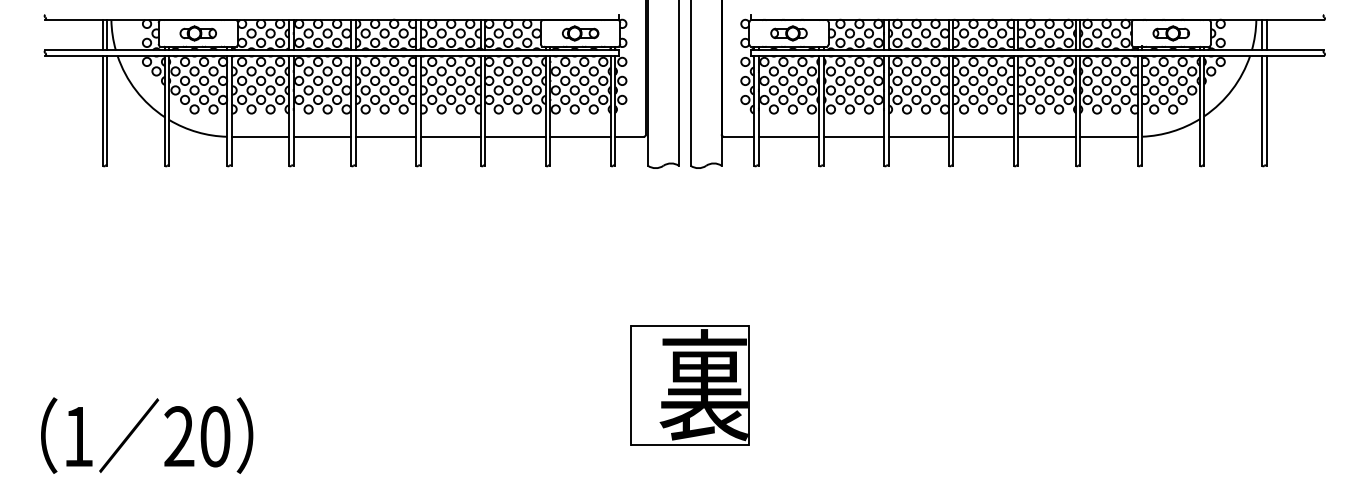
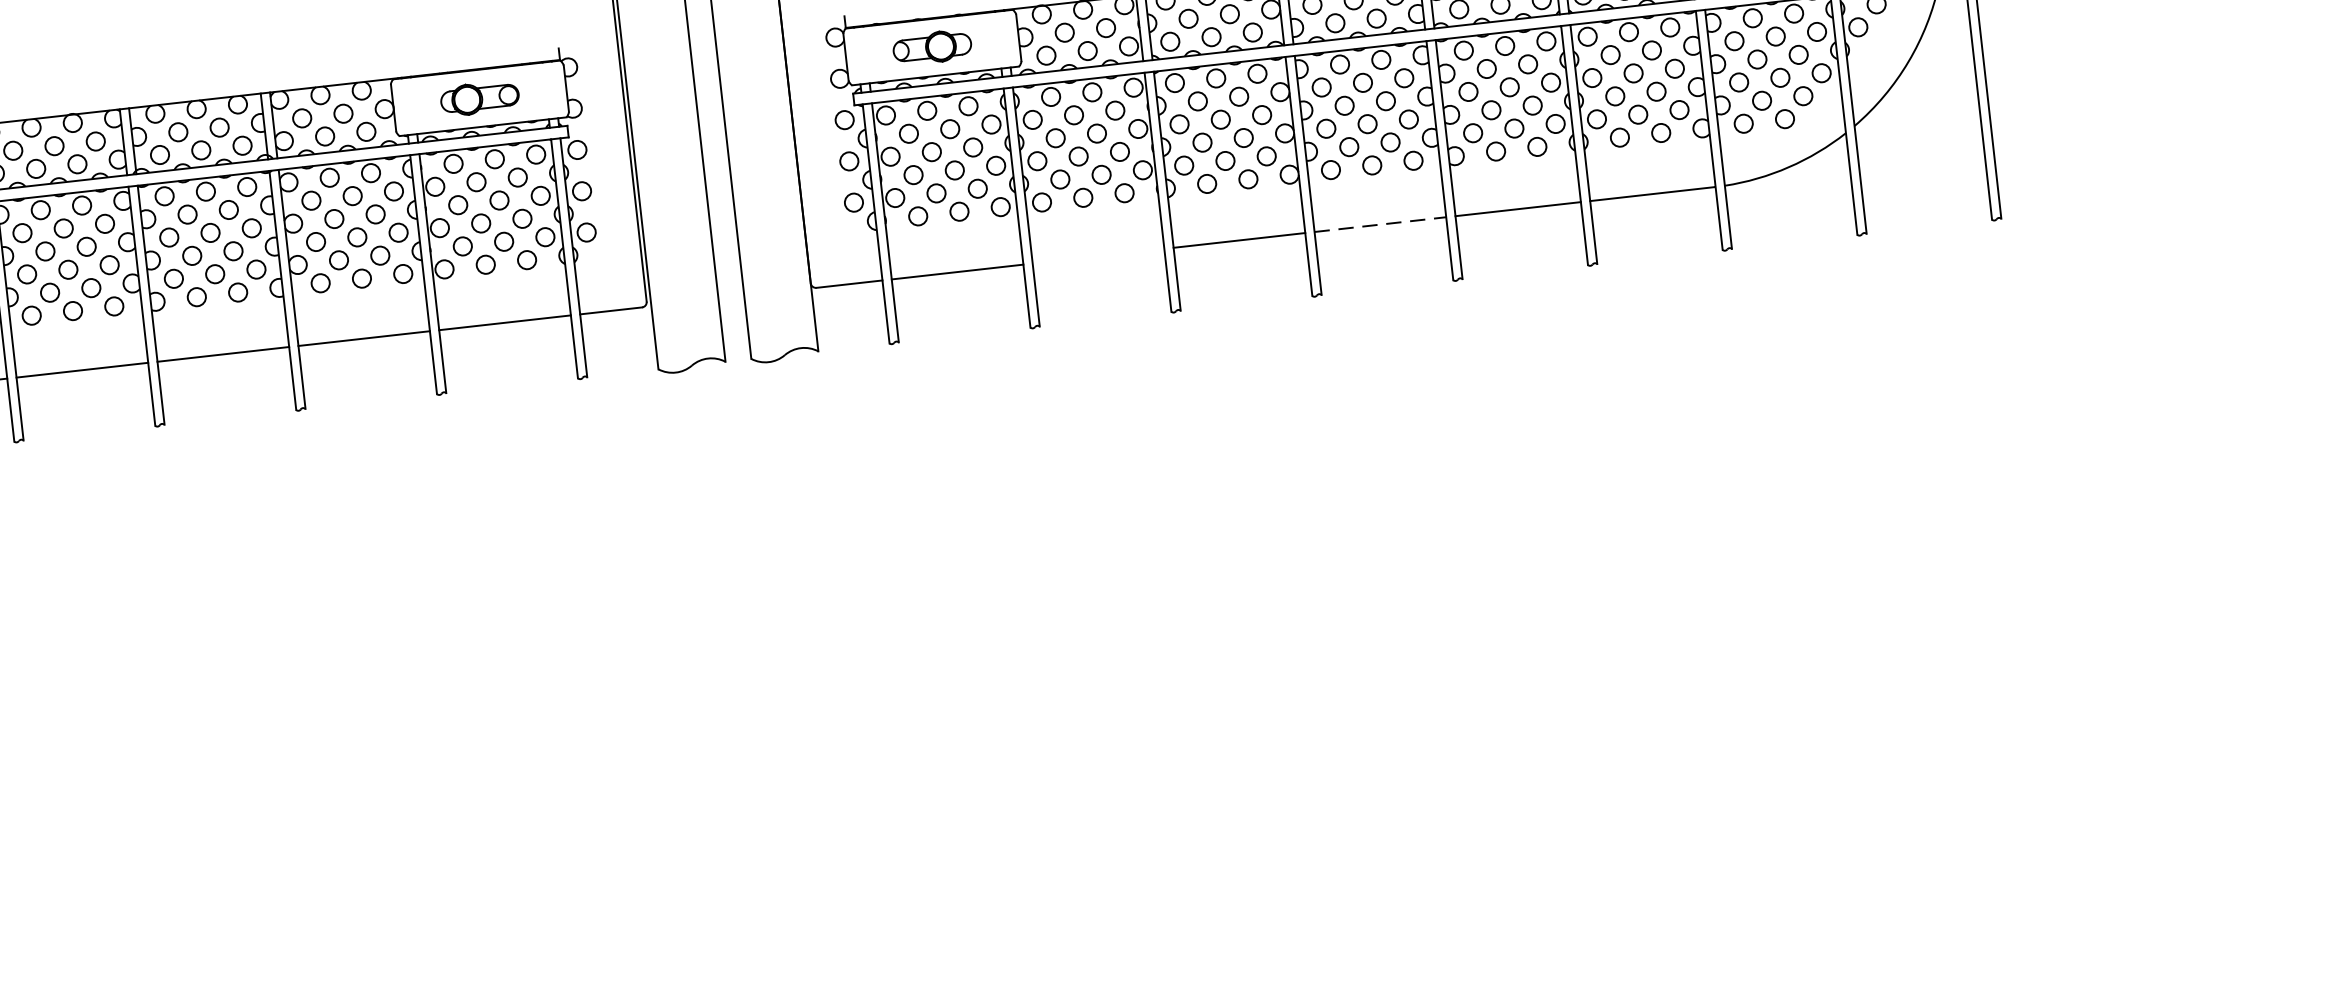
line: (853, 136) -> (1097, 255), removed
line: (984, 136) -> (1381, 223), solid -> dashed
part: (689, 385) -> (802, 836), removed

